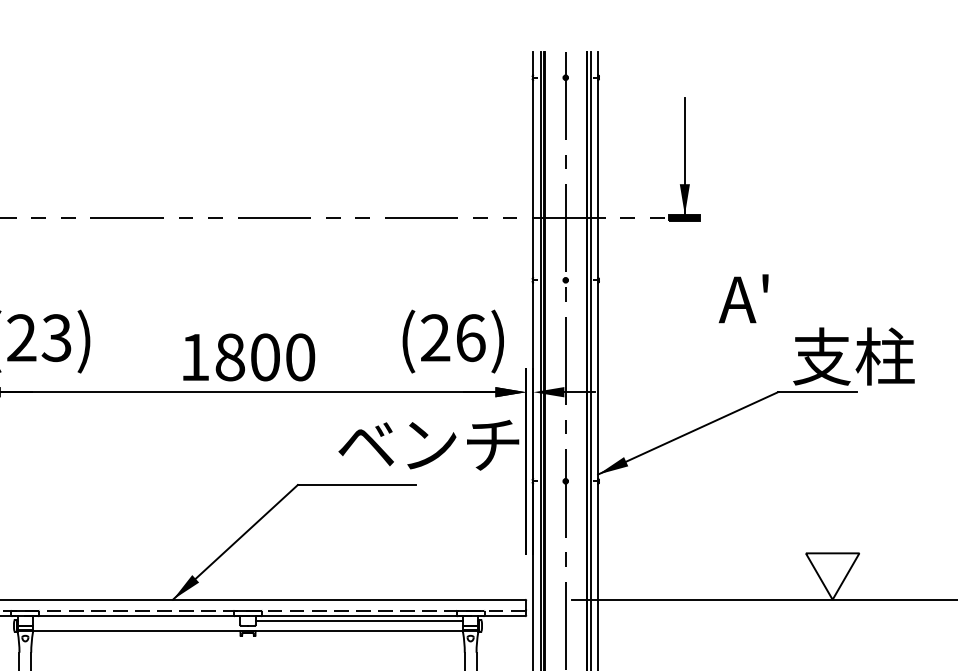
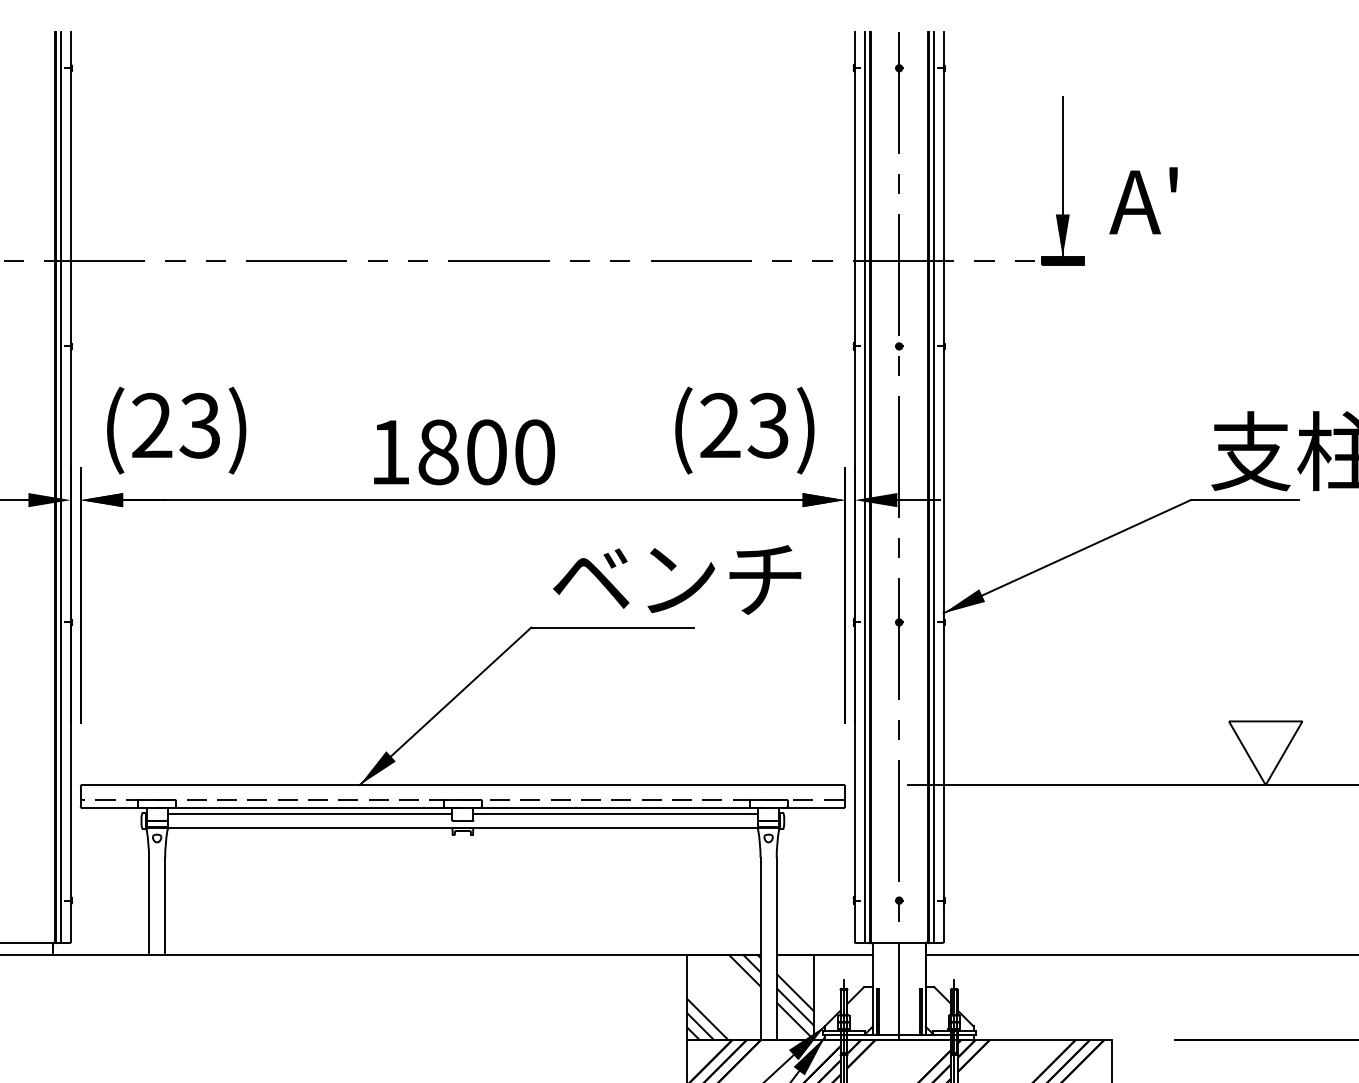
text: (743, 298) -> (1143, 200), moved
text: (470, 337) -> (768, 425), (26) -> (23)
text: (429, 444) -> (677, 579), moved
line: (136, 620) -> (309, 813), added

